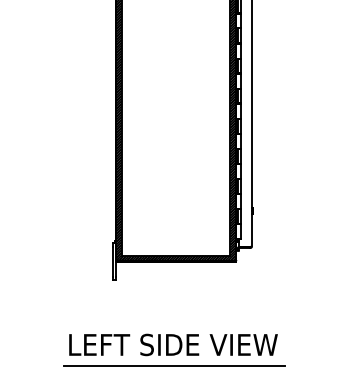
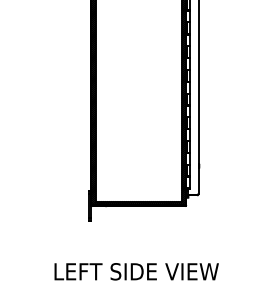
line: (174, 366) -> (137, 288), removed

